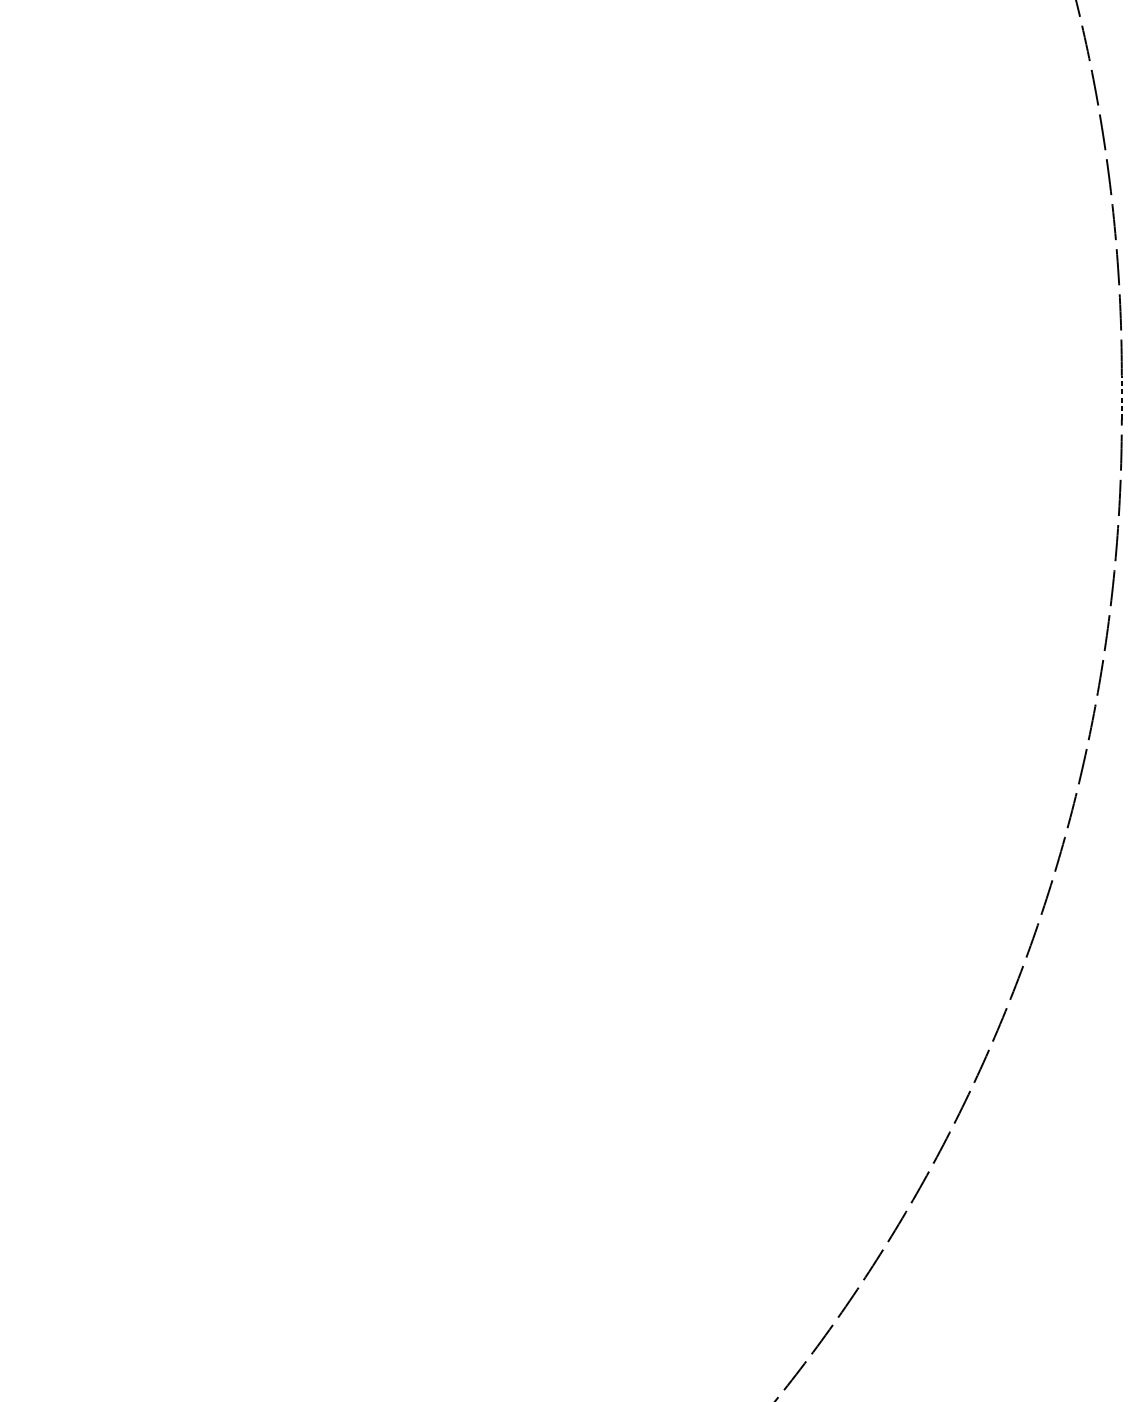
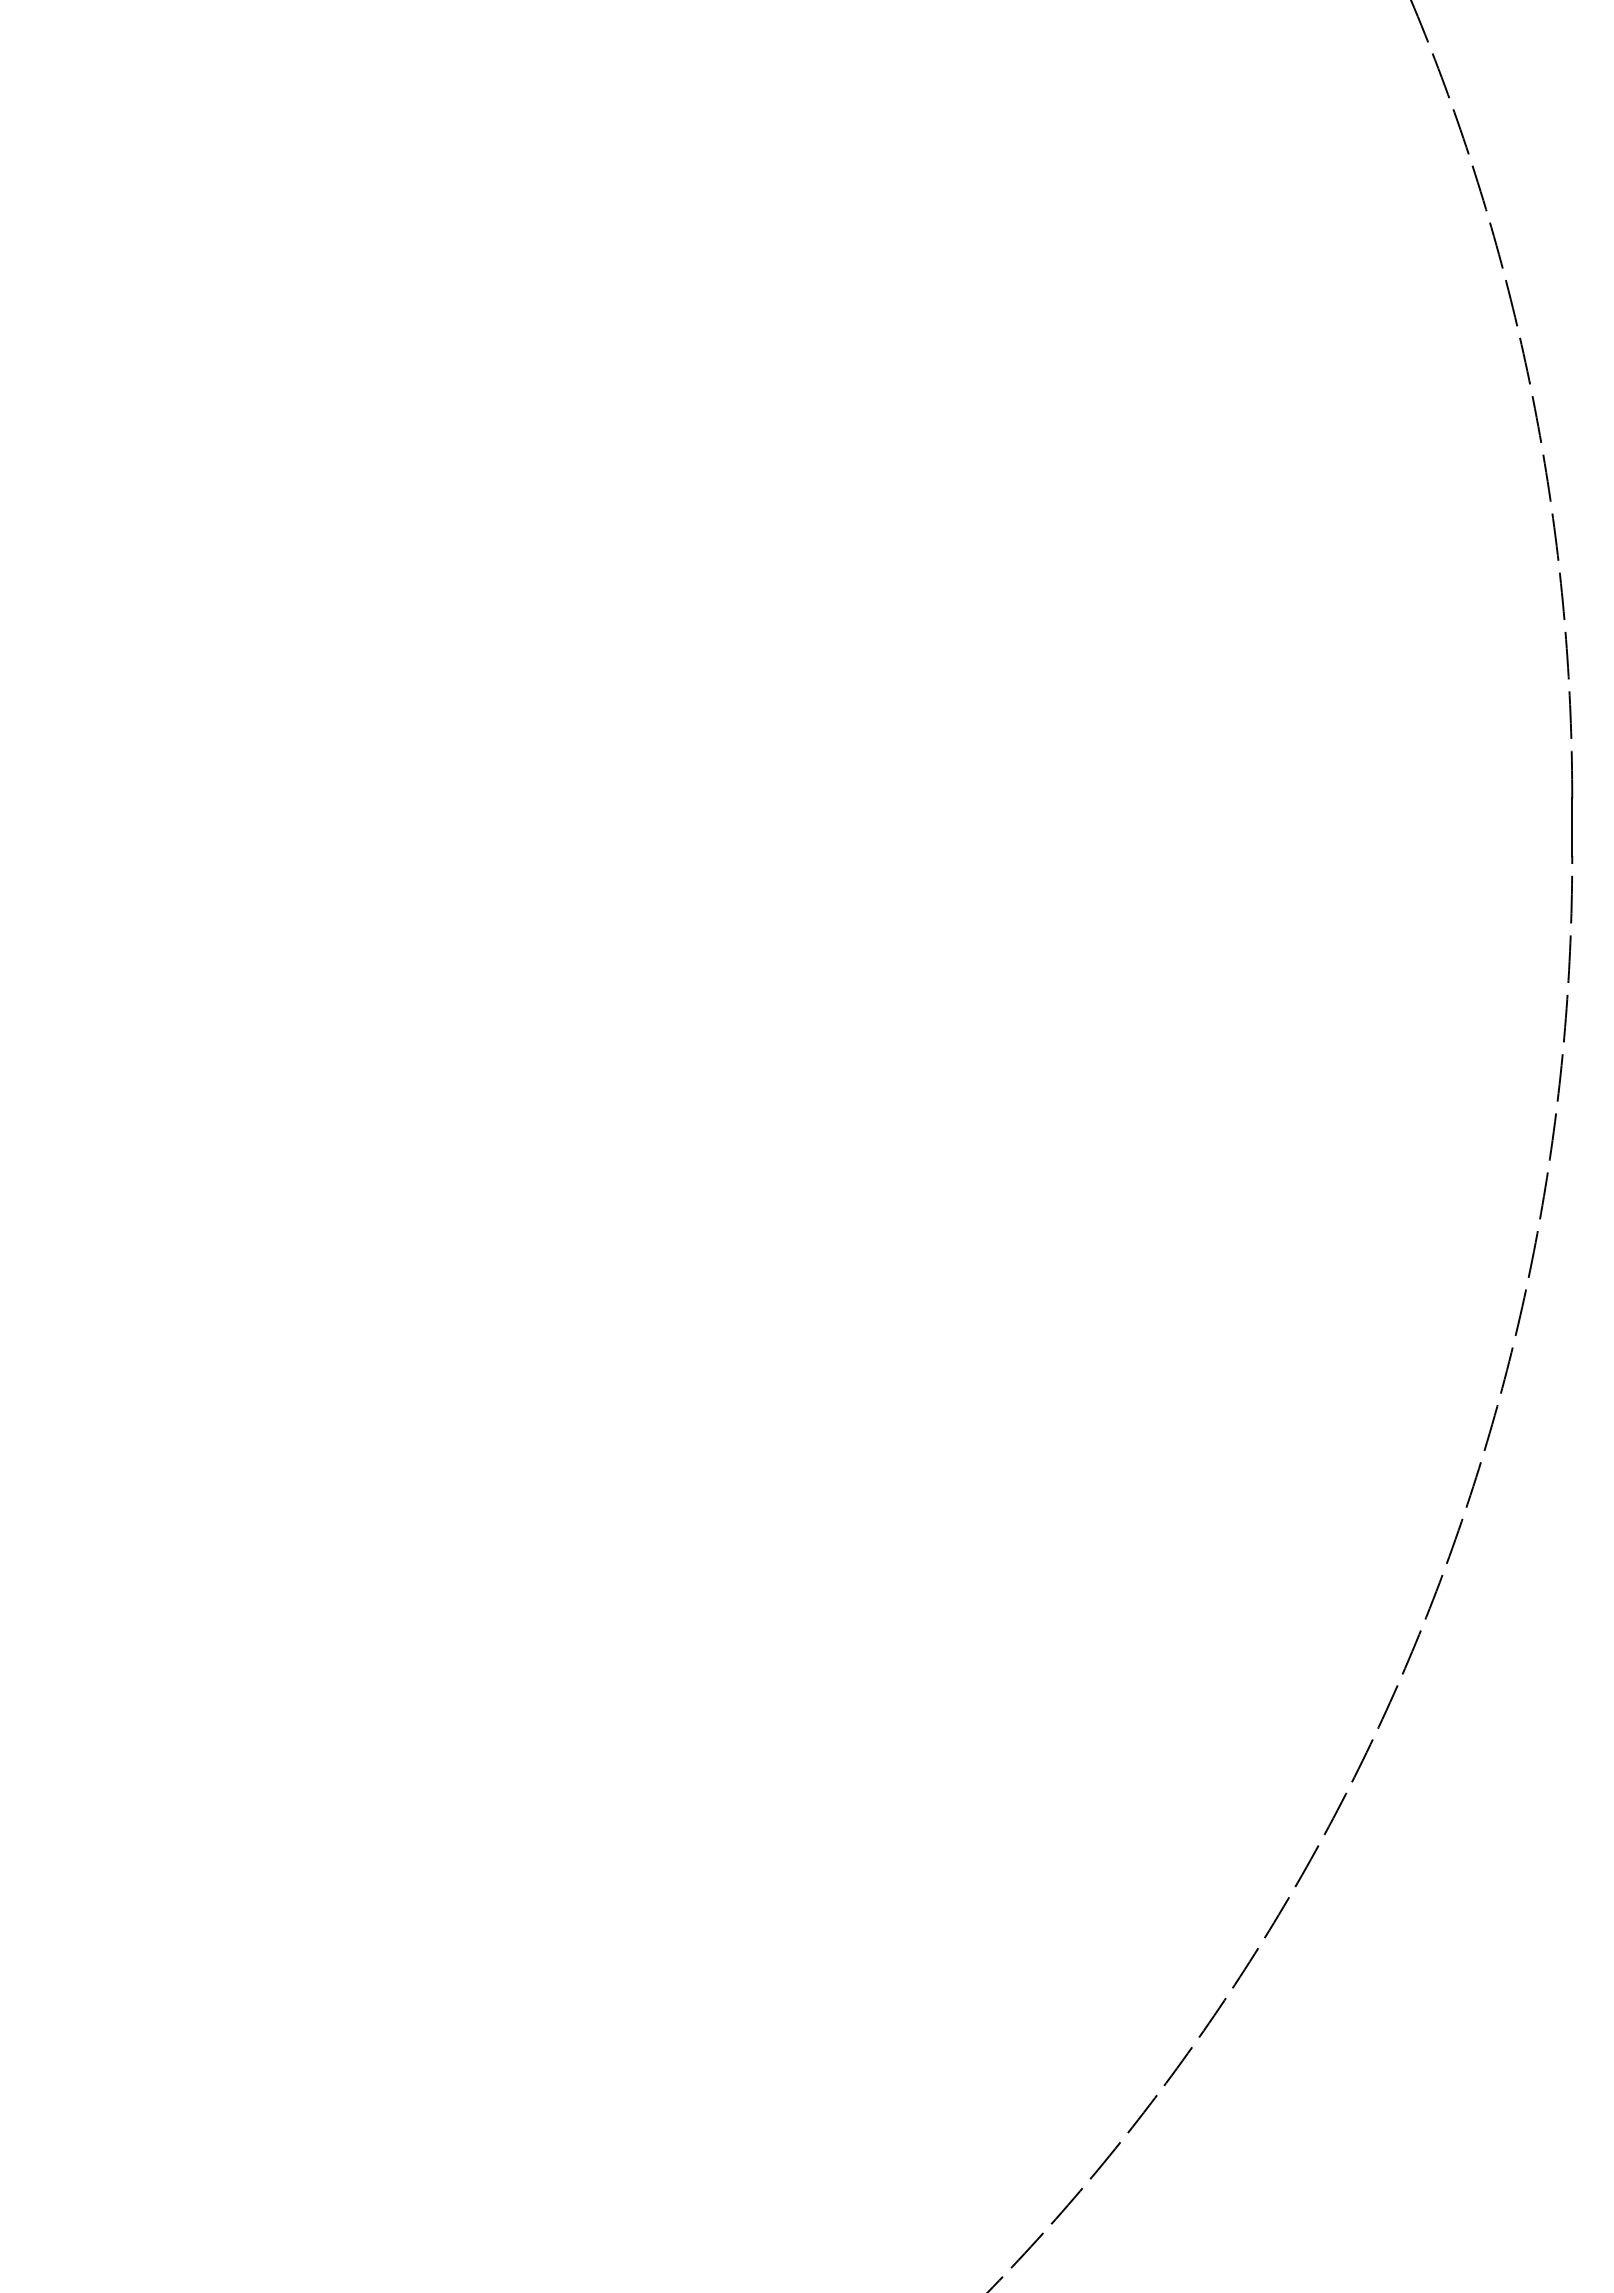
line: (1122, 397) -> (1572, 827), dashed -> solid

